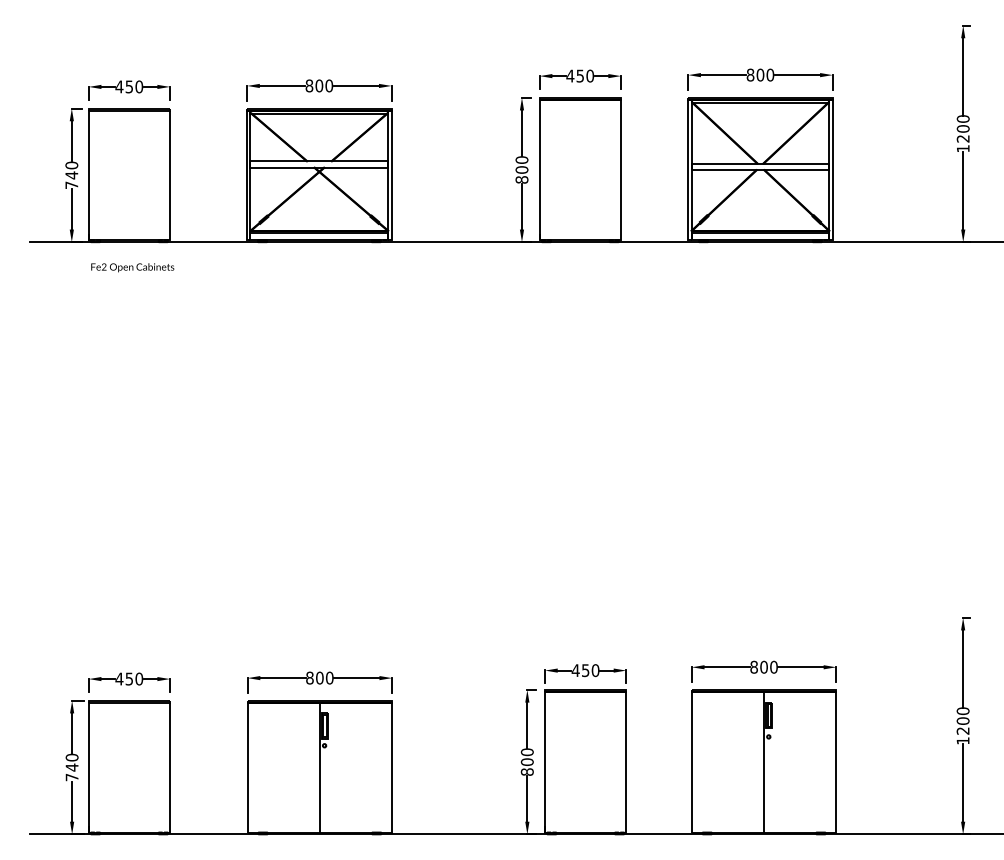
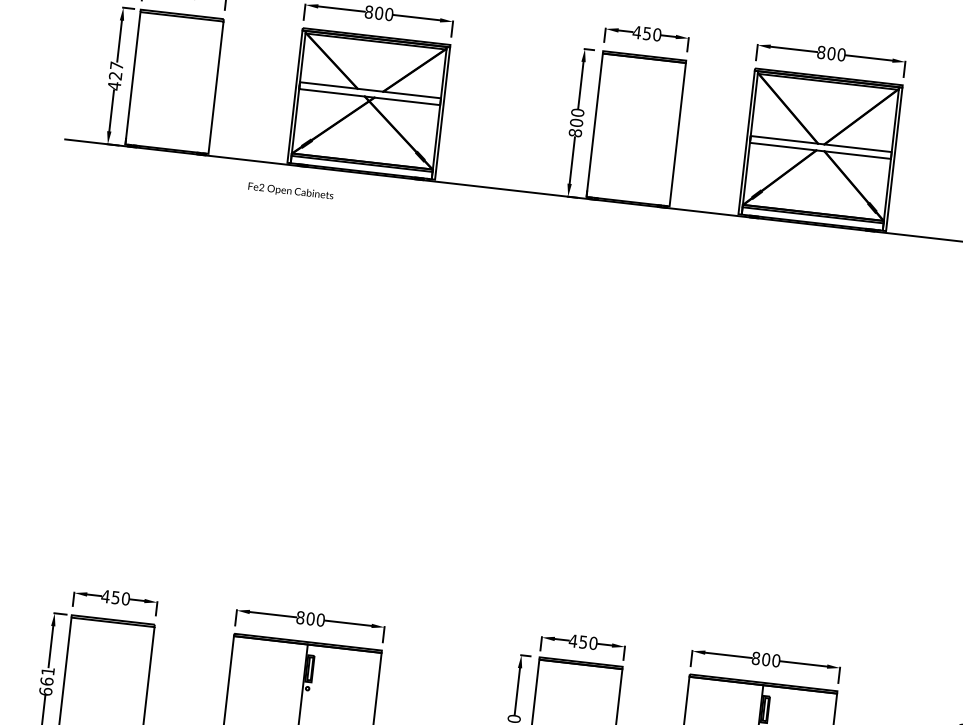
text: (71, 175) -> (115, 76), 740 -> 427
text: (132, 267) -> (290, 191), moved
text: (71, 767) -> (46, 681), 740 -> 661

